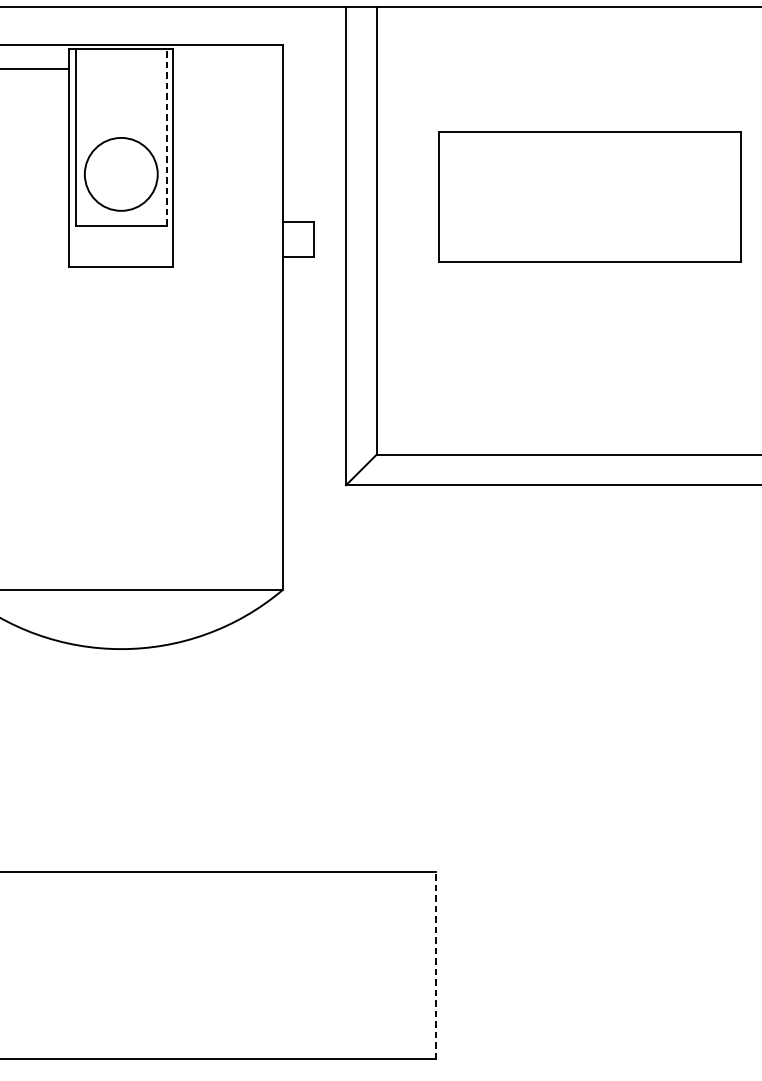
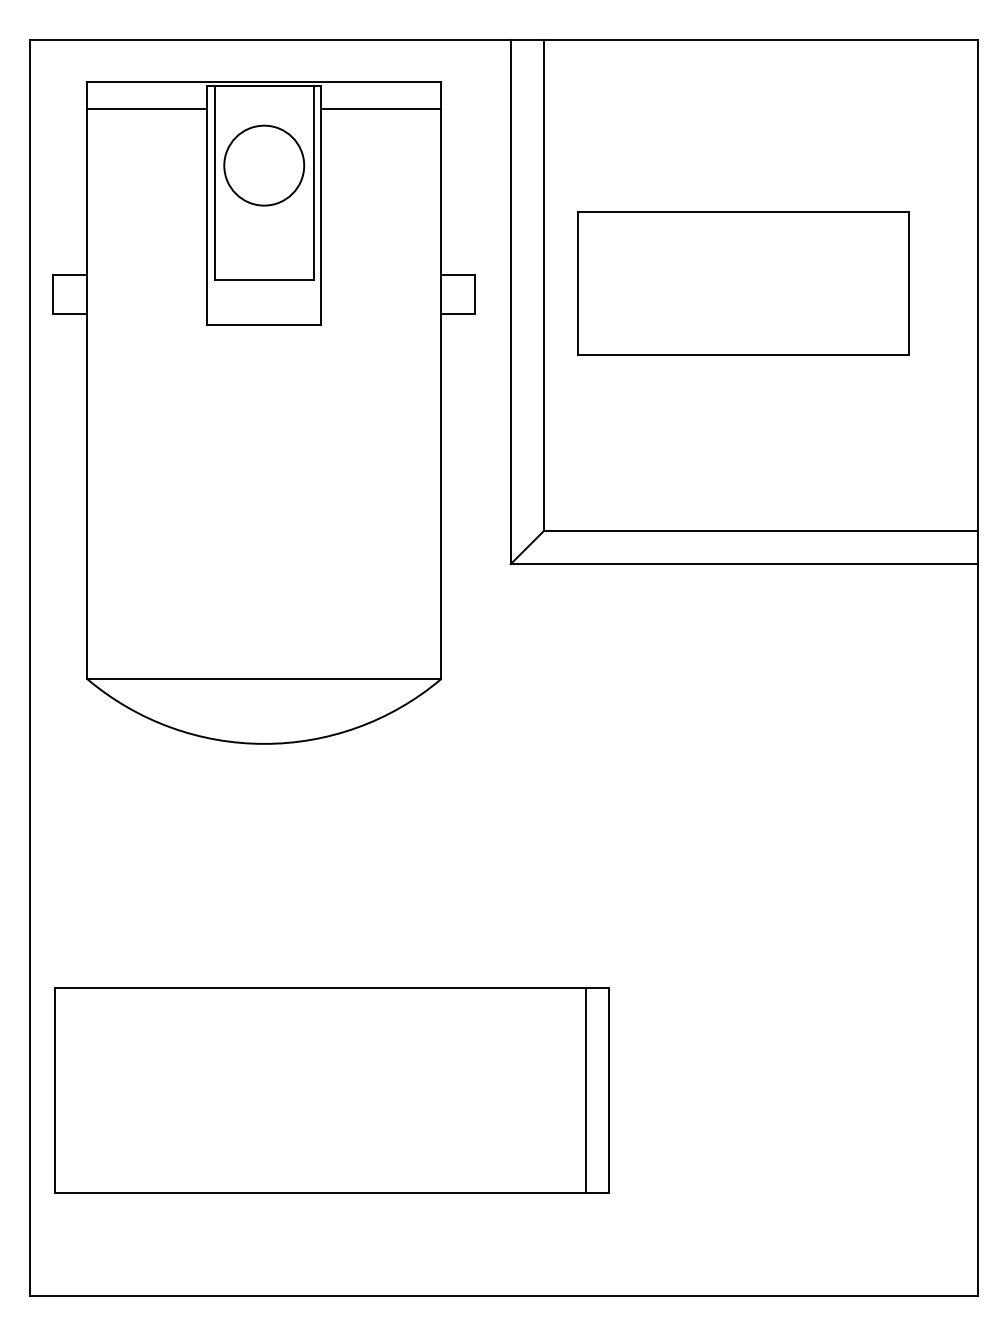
line: (228, 69) -> (381, 108), added
line: (166, 136) -> (313, 182), dashed -> solid
circle: (121, 174) -> (264, 165), moved
part: (589, 197) -> (743, 283), moved
line: (415, 965) -> (586, 1090), added
line: (436, 965) -> (609, 1090), dashed -> solid

